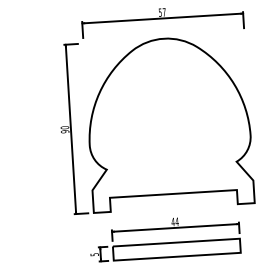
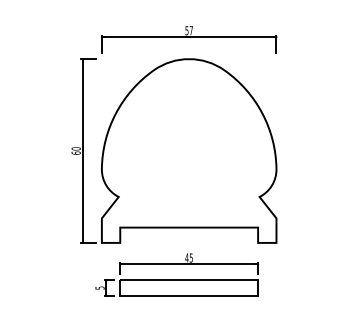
text: (64, 131) -> (75, 152), 90 -> 60
text: (176, 221) -> (190, 257), 44 -> 45

